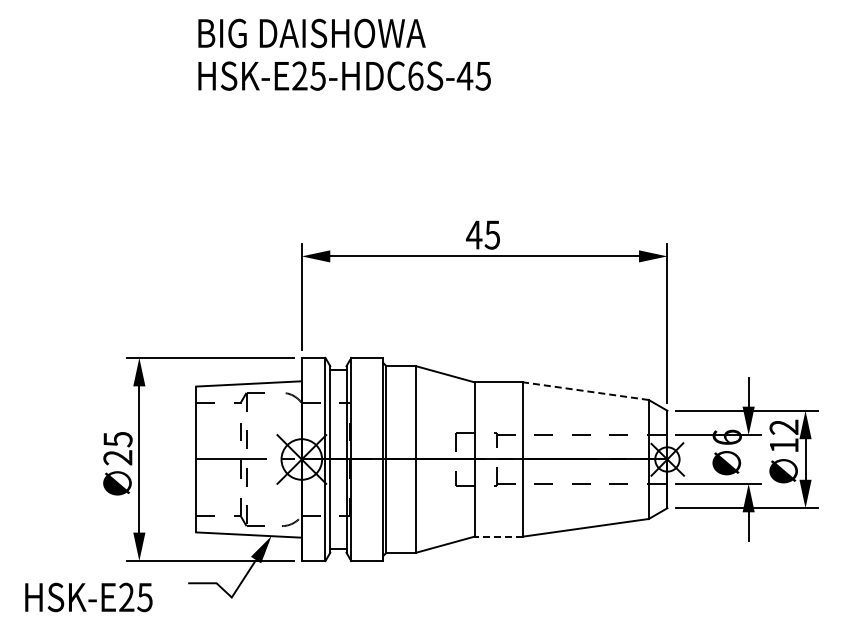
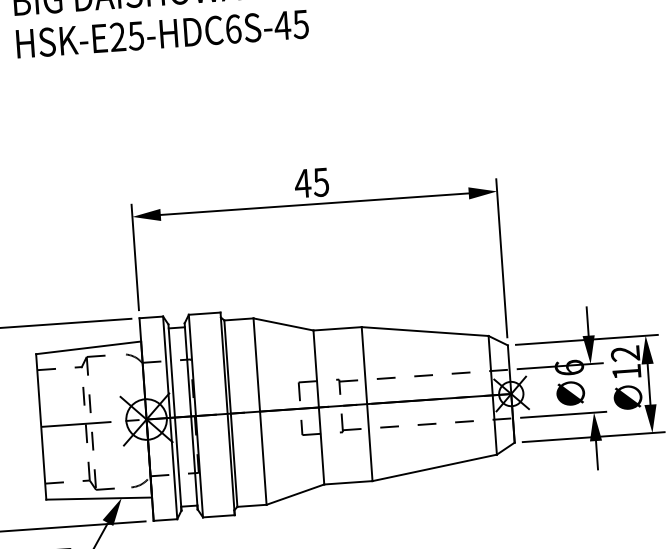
line: (585, 391) -> (424, 331), dashed -> solid
line: (498, 536) -> (348, 482), dashed -> solid

